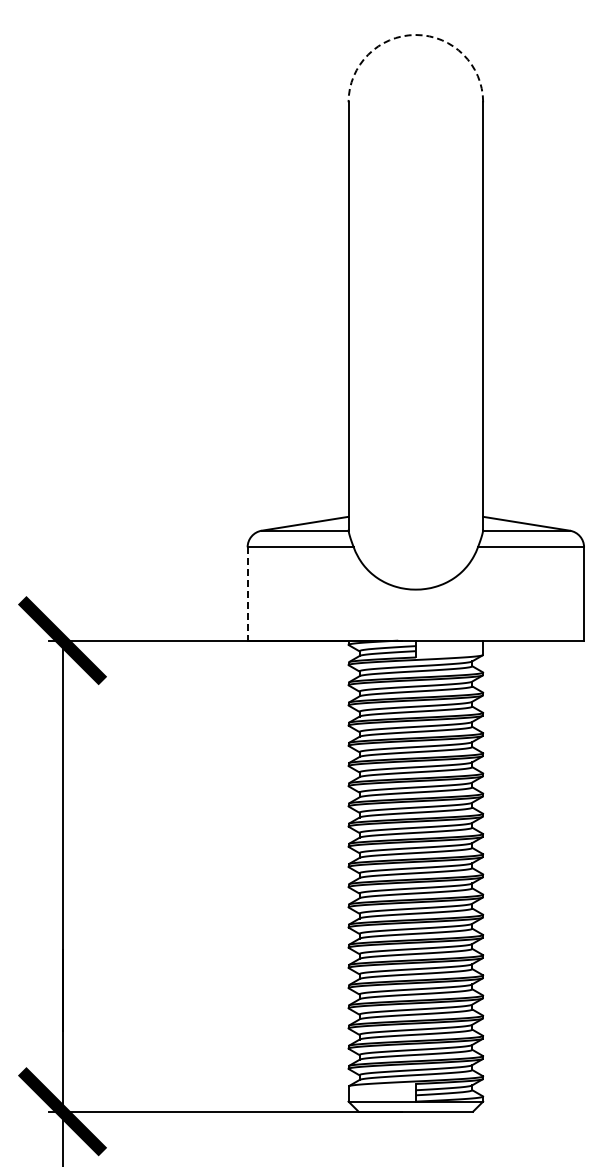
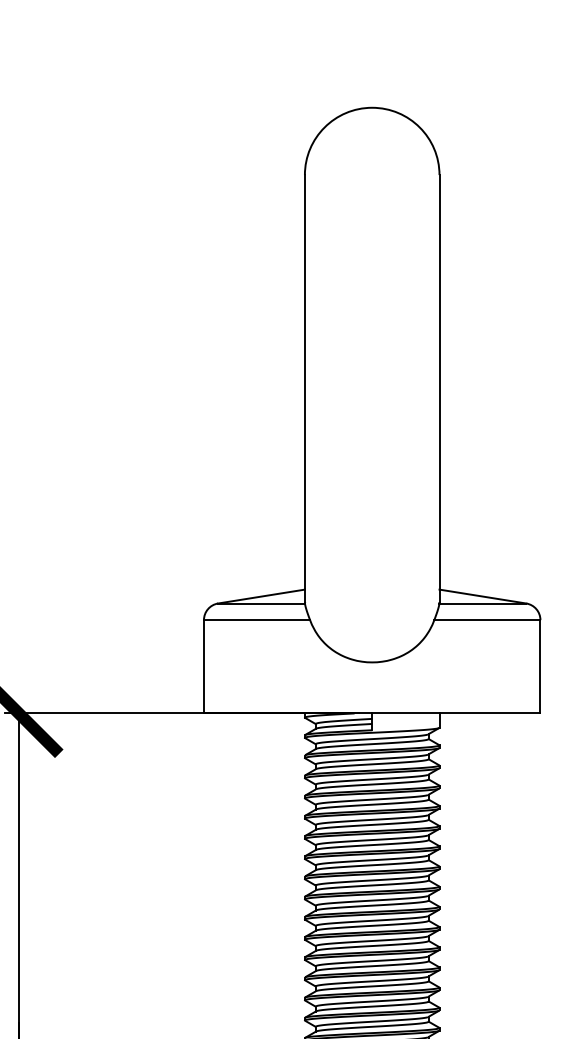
arc: (415, 35) -> (371, 108), dashed -> solid
line: (247, 594) -> (203, 667), dashed -> solid

